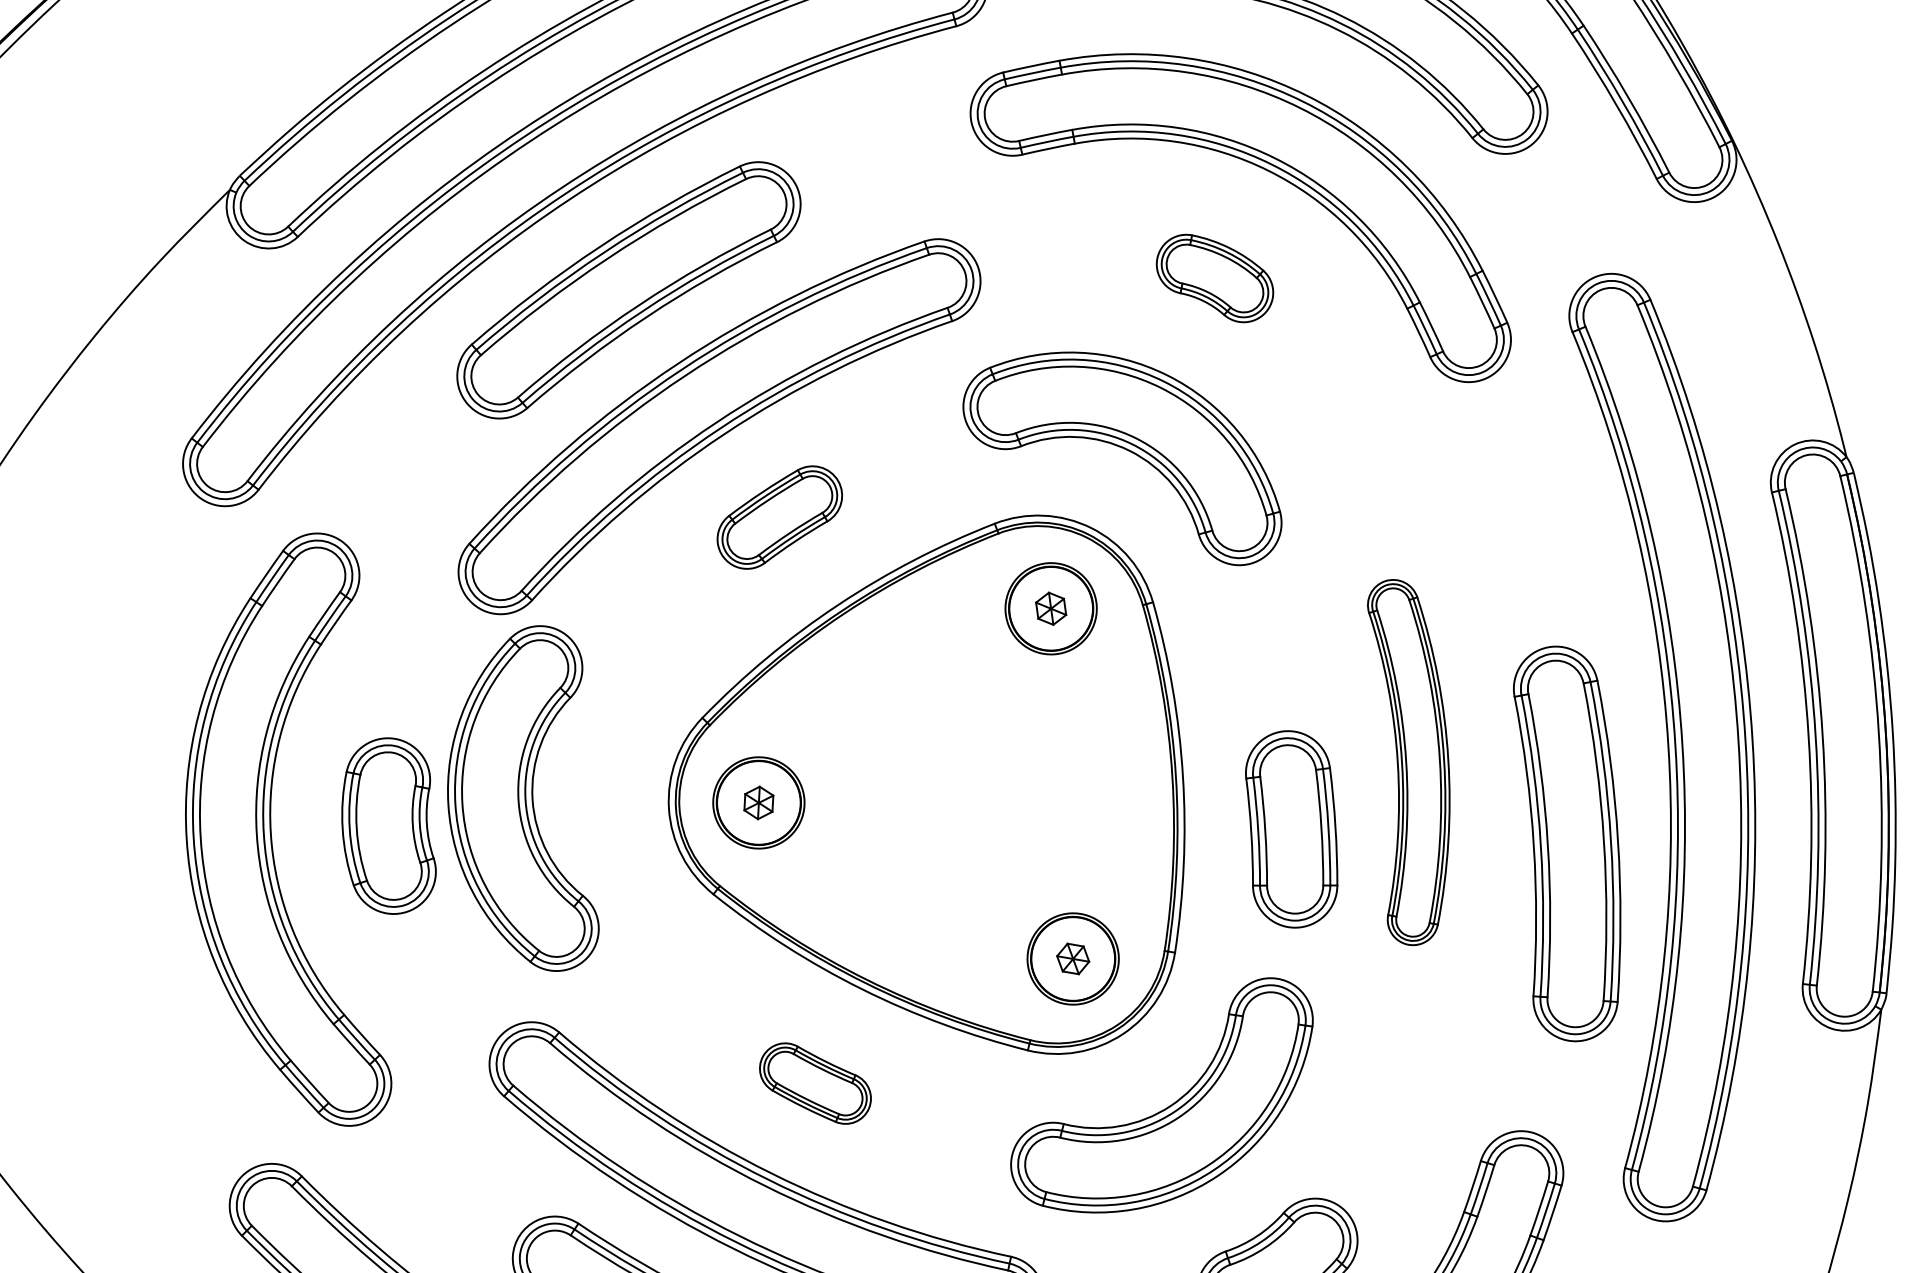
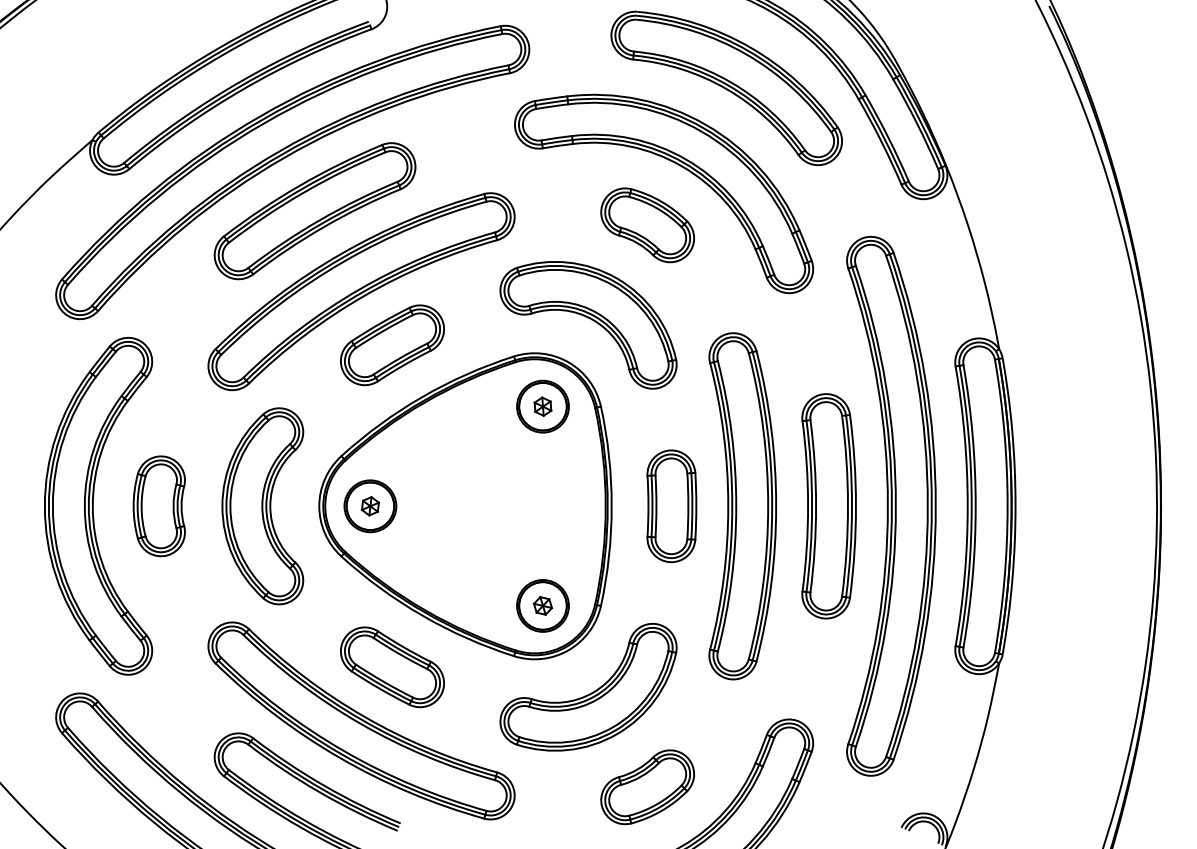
part: (1214, 278) -> (647, 225), size x1.43
part: (779, 517) -> (392, 345), size x1.43
part: (1412, 762) -> (742, 506), size x1.67
part: (518, 800) -> (262, 506), moved
part: (1291, 829) -> (671, 506), moved
part: (1569, 844) -> (828, 506), moved
part: (815, 1083) -> (392, 667), size x1.67

